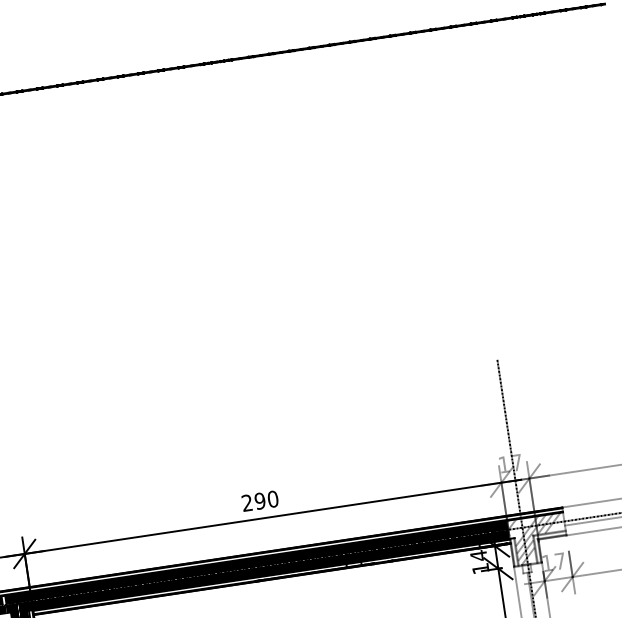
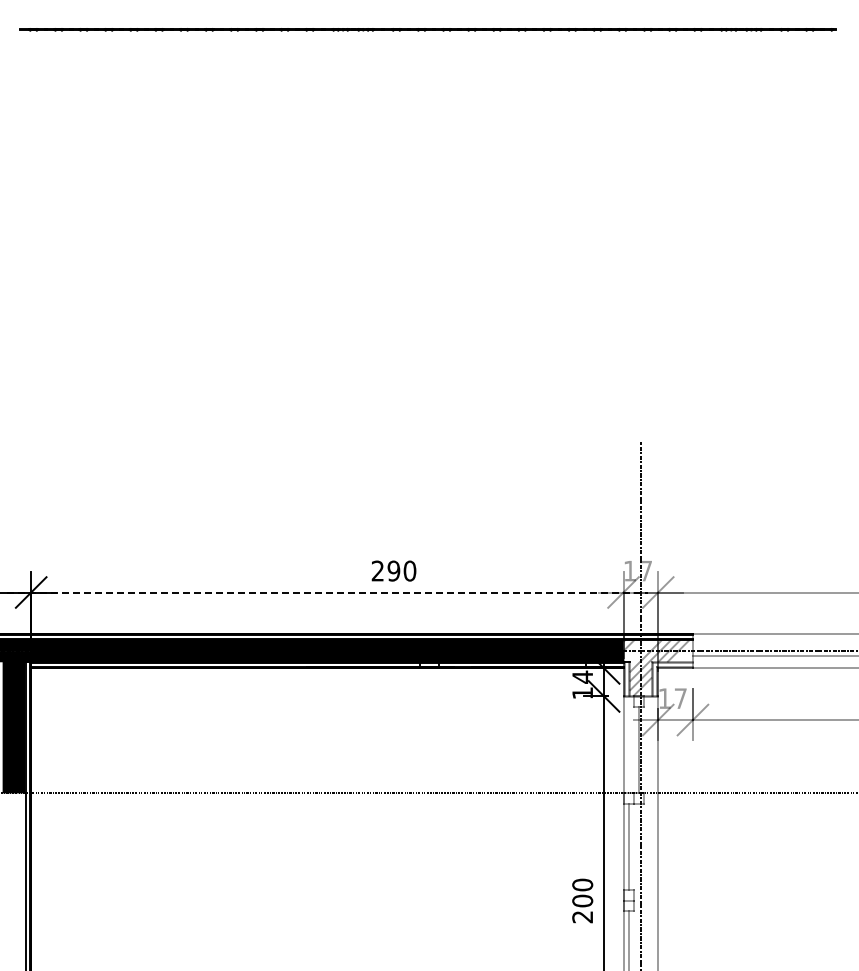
text: (259, 500) -> (393, 570), moved
line: (263, 518) -> (327, 592), solid -> dashed

